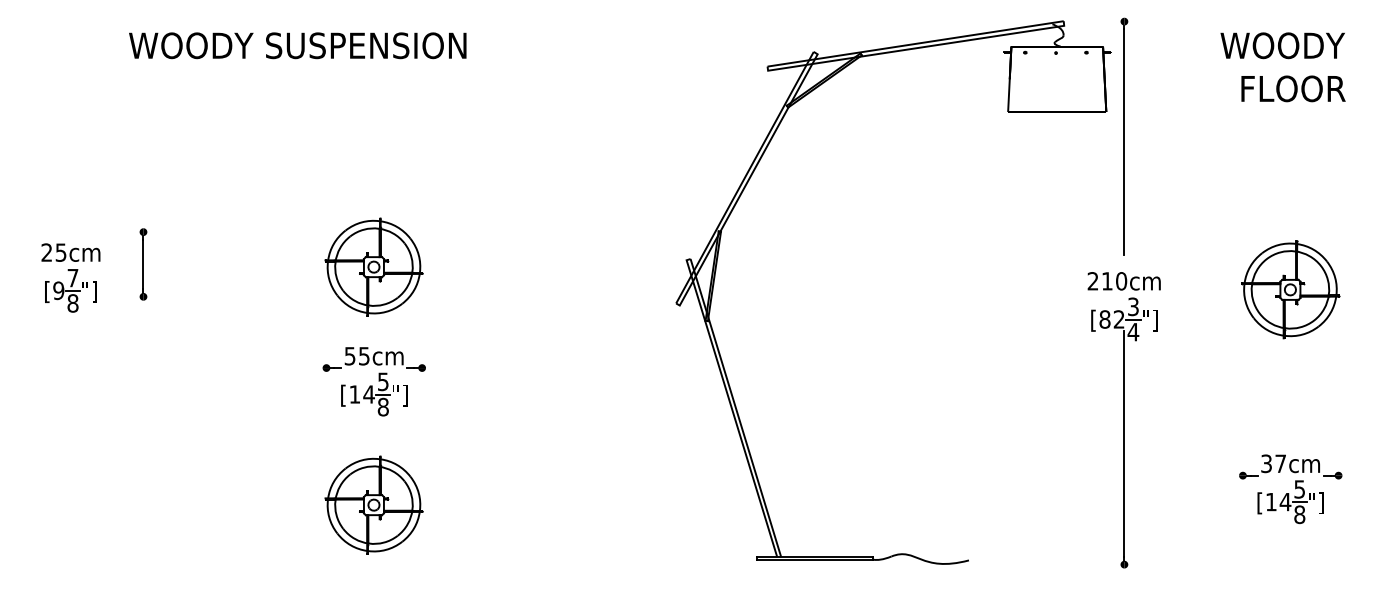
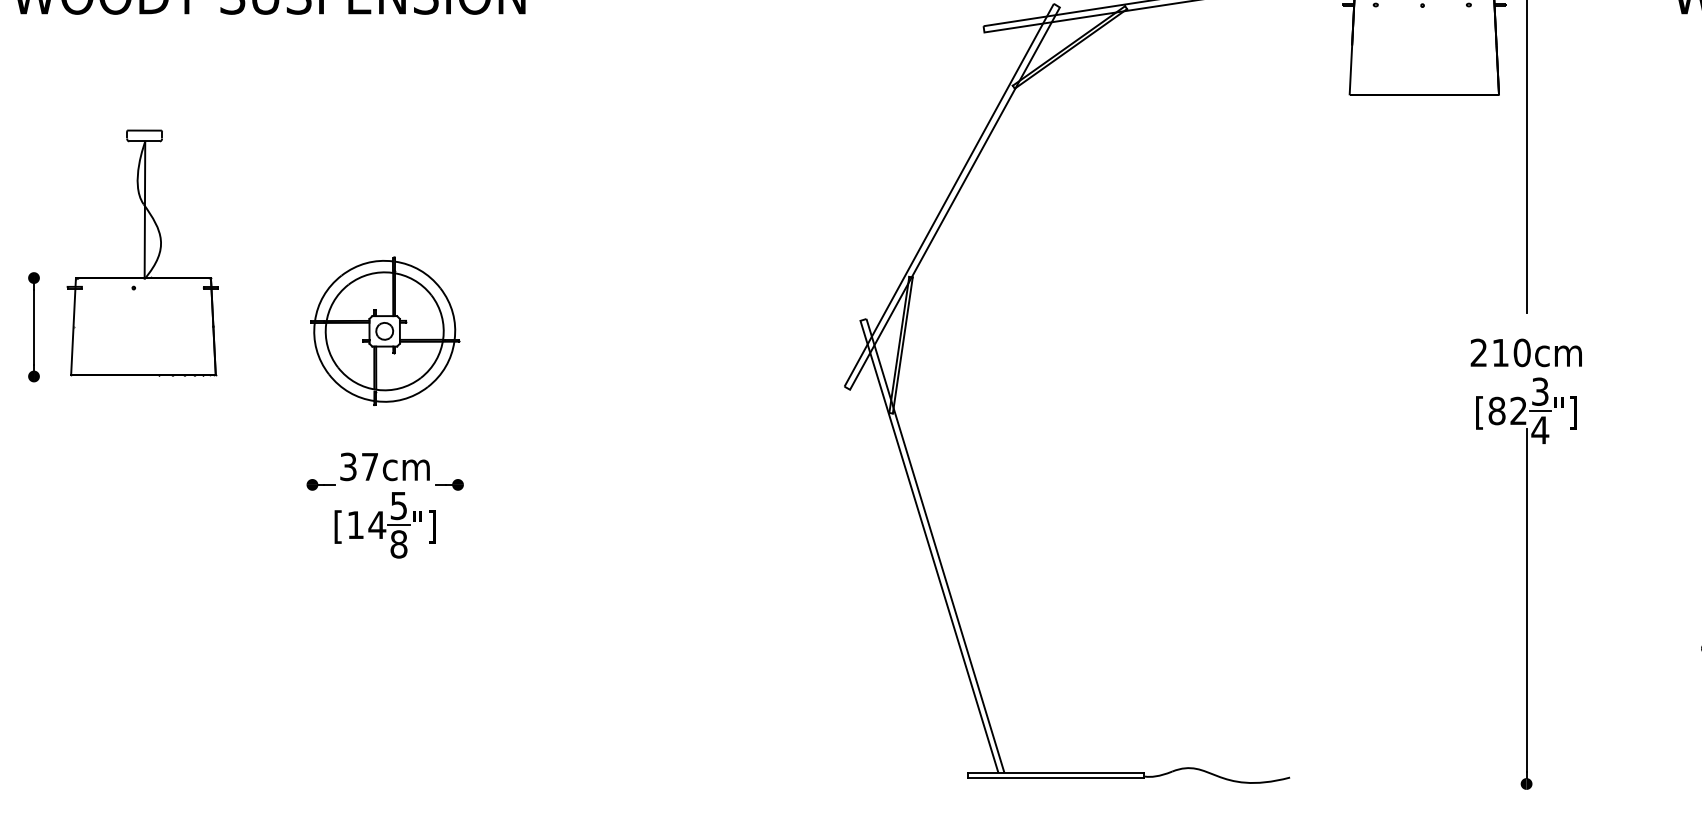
part: (214, 215) -> (142, 252), added
text: (357, 355) -> (359, 465), 55cm -> 37cm
part: (373, 504) -> (384, 692), removed

